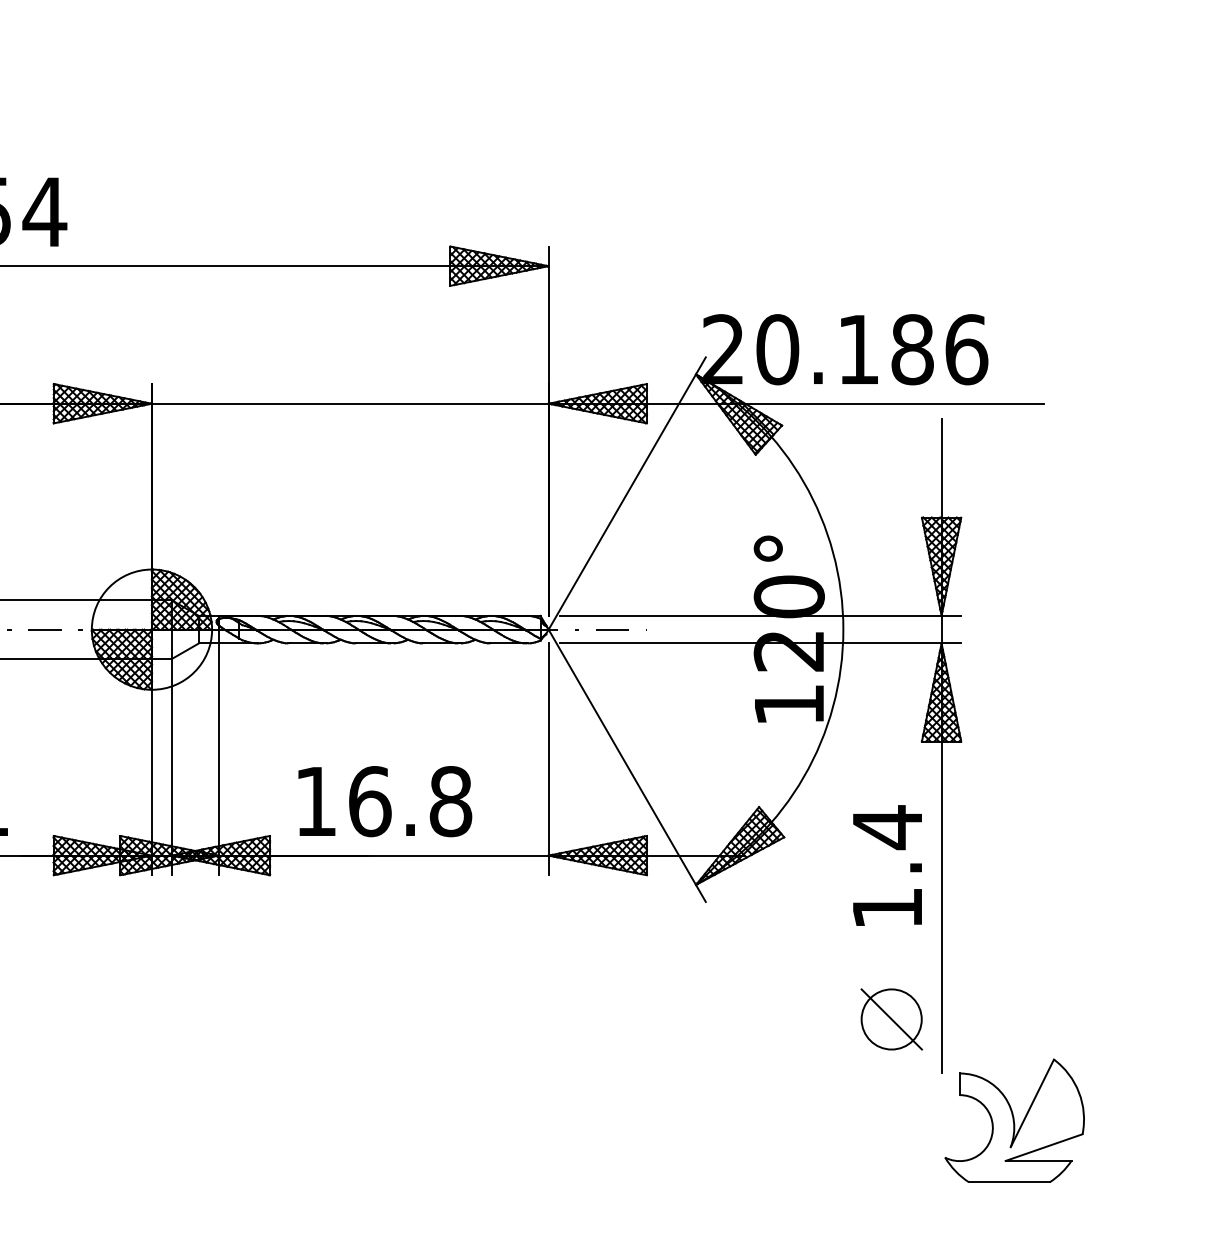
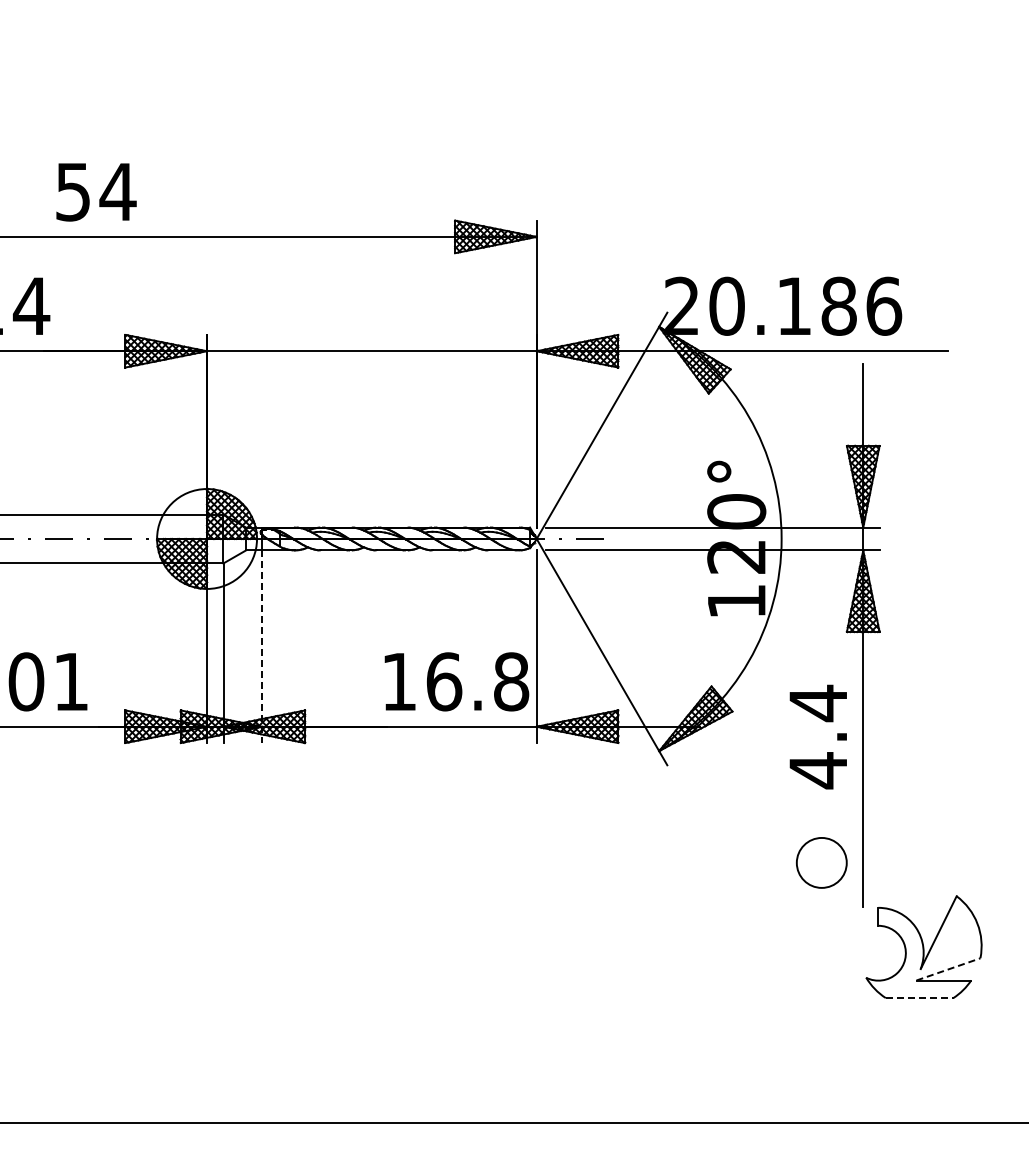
line: (218, 760) -> (262, 647), solid -> dashed
text: (384, 801) -> (456, 681), moved
text: (886, 908) -> (817, 770), 1.4 -> 4.4
line: (891, 1018) -> (821, 862), removed
line: (1044, 1147) -> (948, 969), solid -> dashed
line: (1009, 1182) -> (919, 998), solid -> dashed

